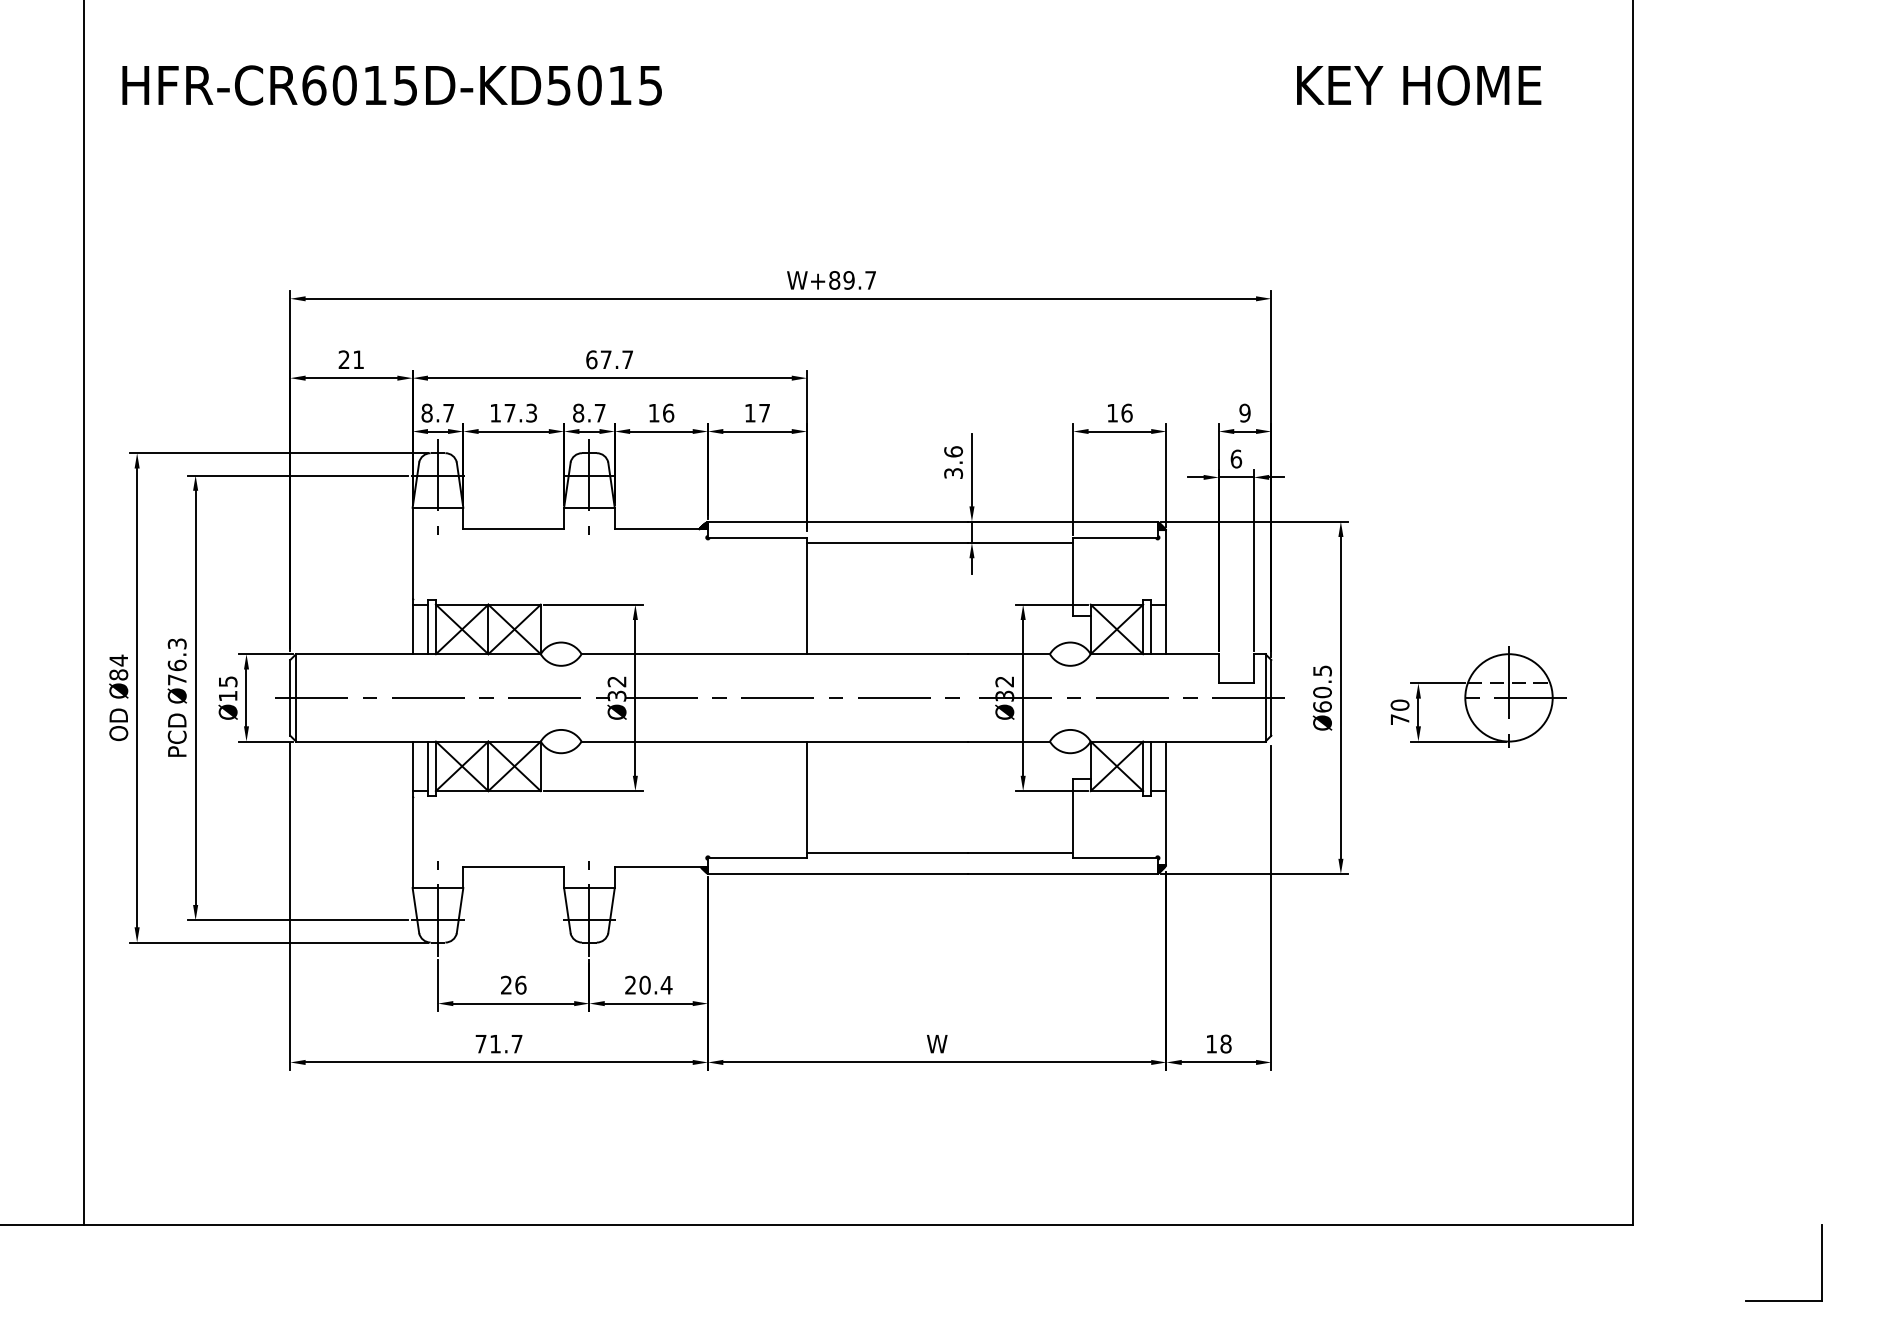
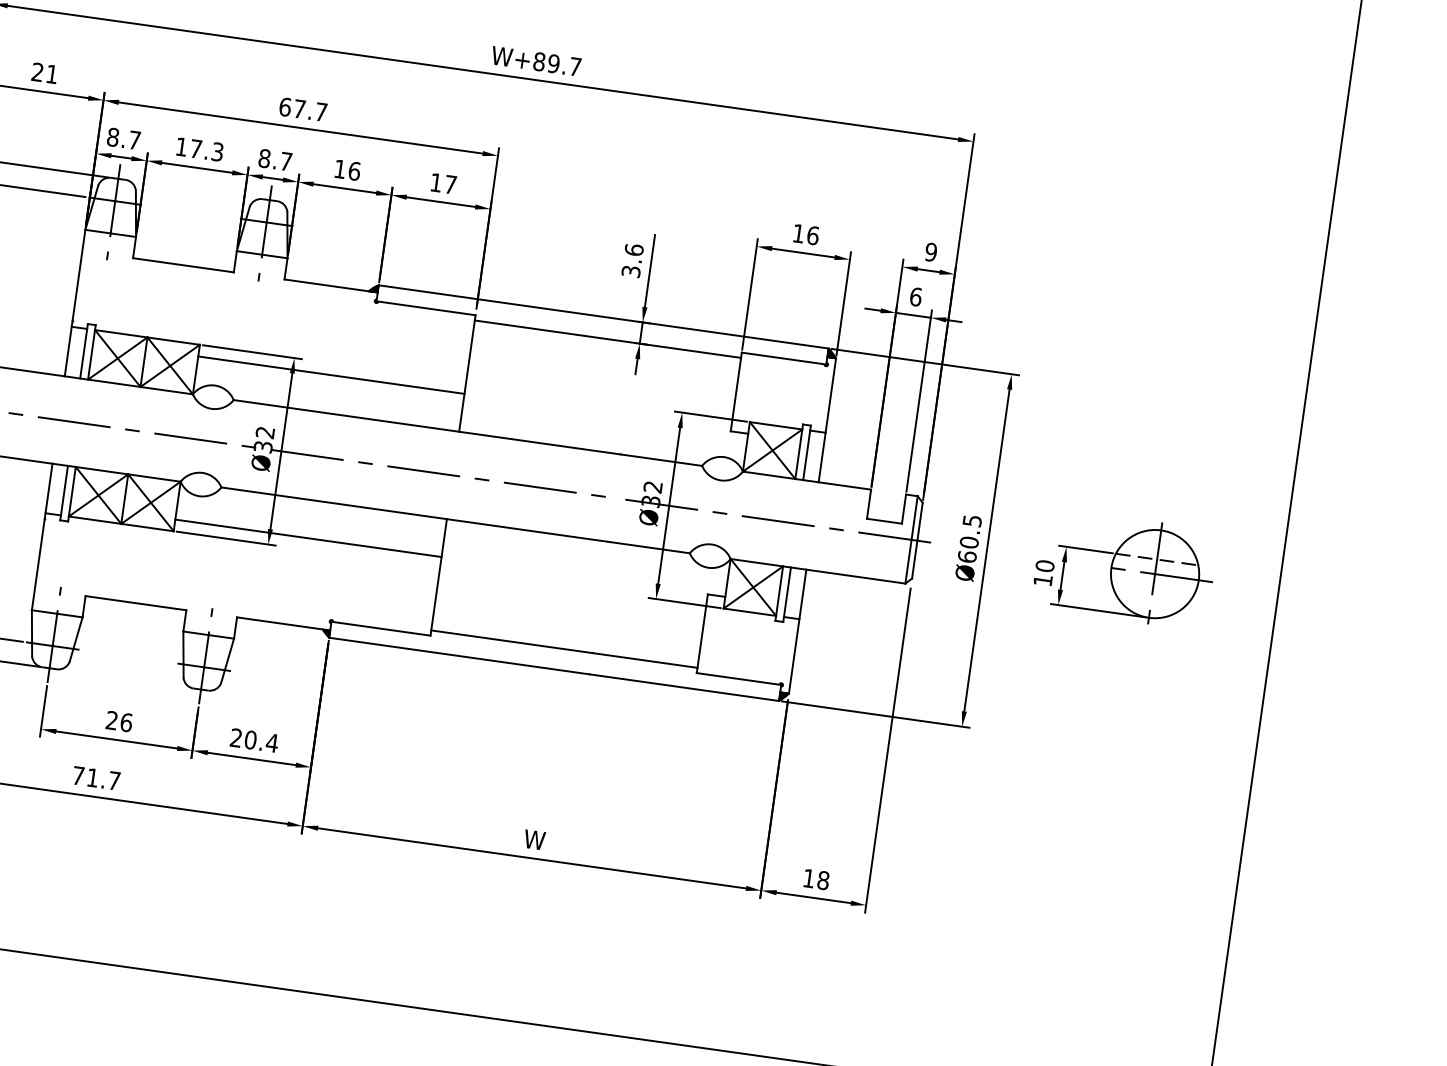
line: (673, 616) -> (330, 375), added
text: (1400, 719) -> (1043, 580), 70 -> 10
line: (673, 779) -> (308, 538), added

